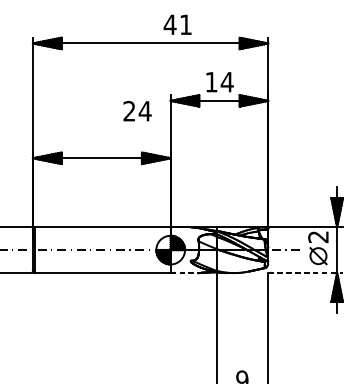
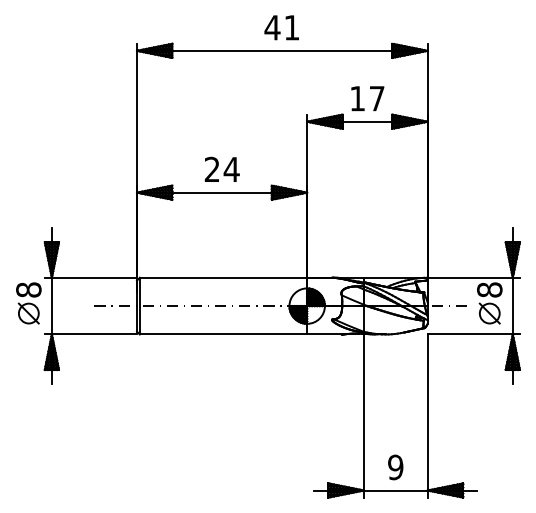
text: (177, 24) -> (281, 27), moved
text: (227, 82) -> (377, 98), 14 -> 17
text: (136, 110) -> (221, 168), moved
text: (318, 236) -> (489, 289), 2 -> 8
line: (184, 273) -> (324, 334), dashed -> solid
line: (306, 273) -> (474, 334), dashed -> solid

